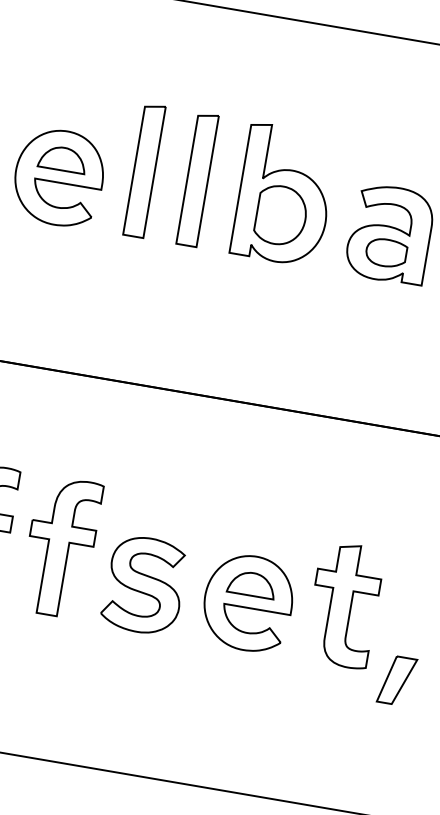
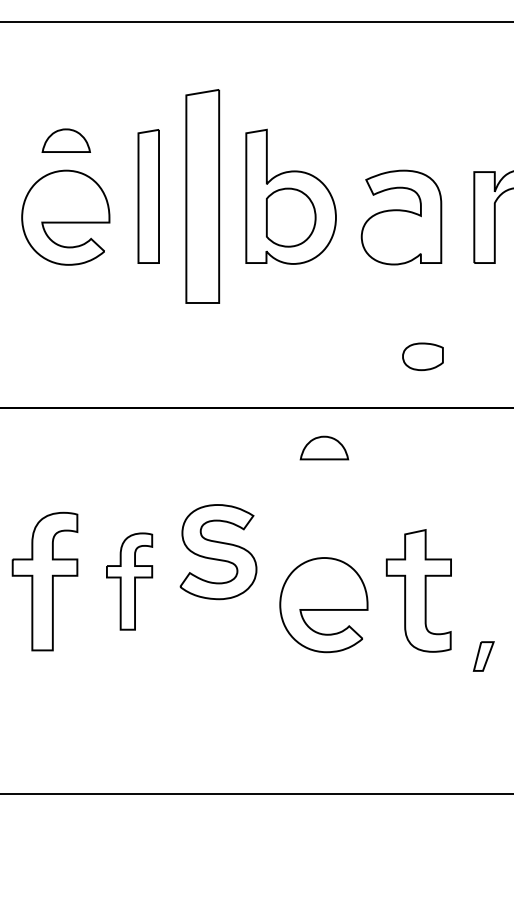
part: (62, 158) -> (65, 140), moved
part: (197, 179) -> (202, 196), size x1.6
part: (385, 252) -> (422, 356), moved
part: (60, 547) -> (129, 581), size x0.7
part: (252, 583) -> (324, 447), moved
part: (144, 585) -> (218, 552), moved
part: (396, 680) -> (483, 656), size x0.6

